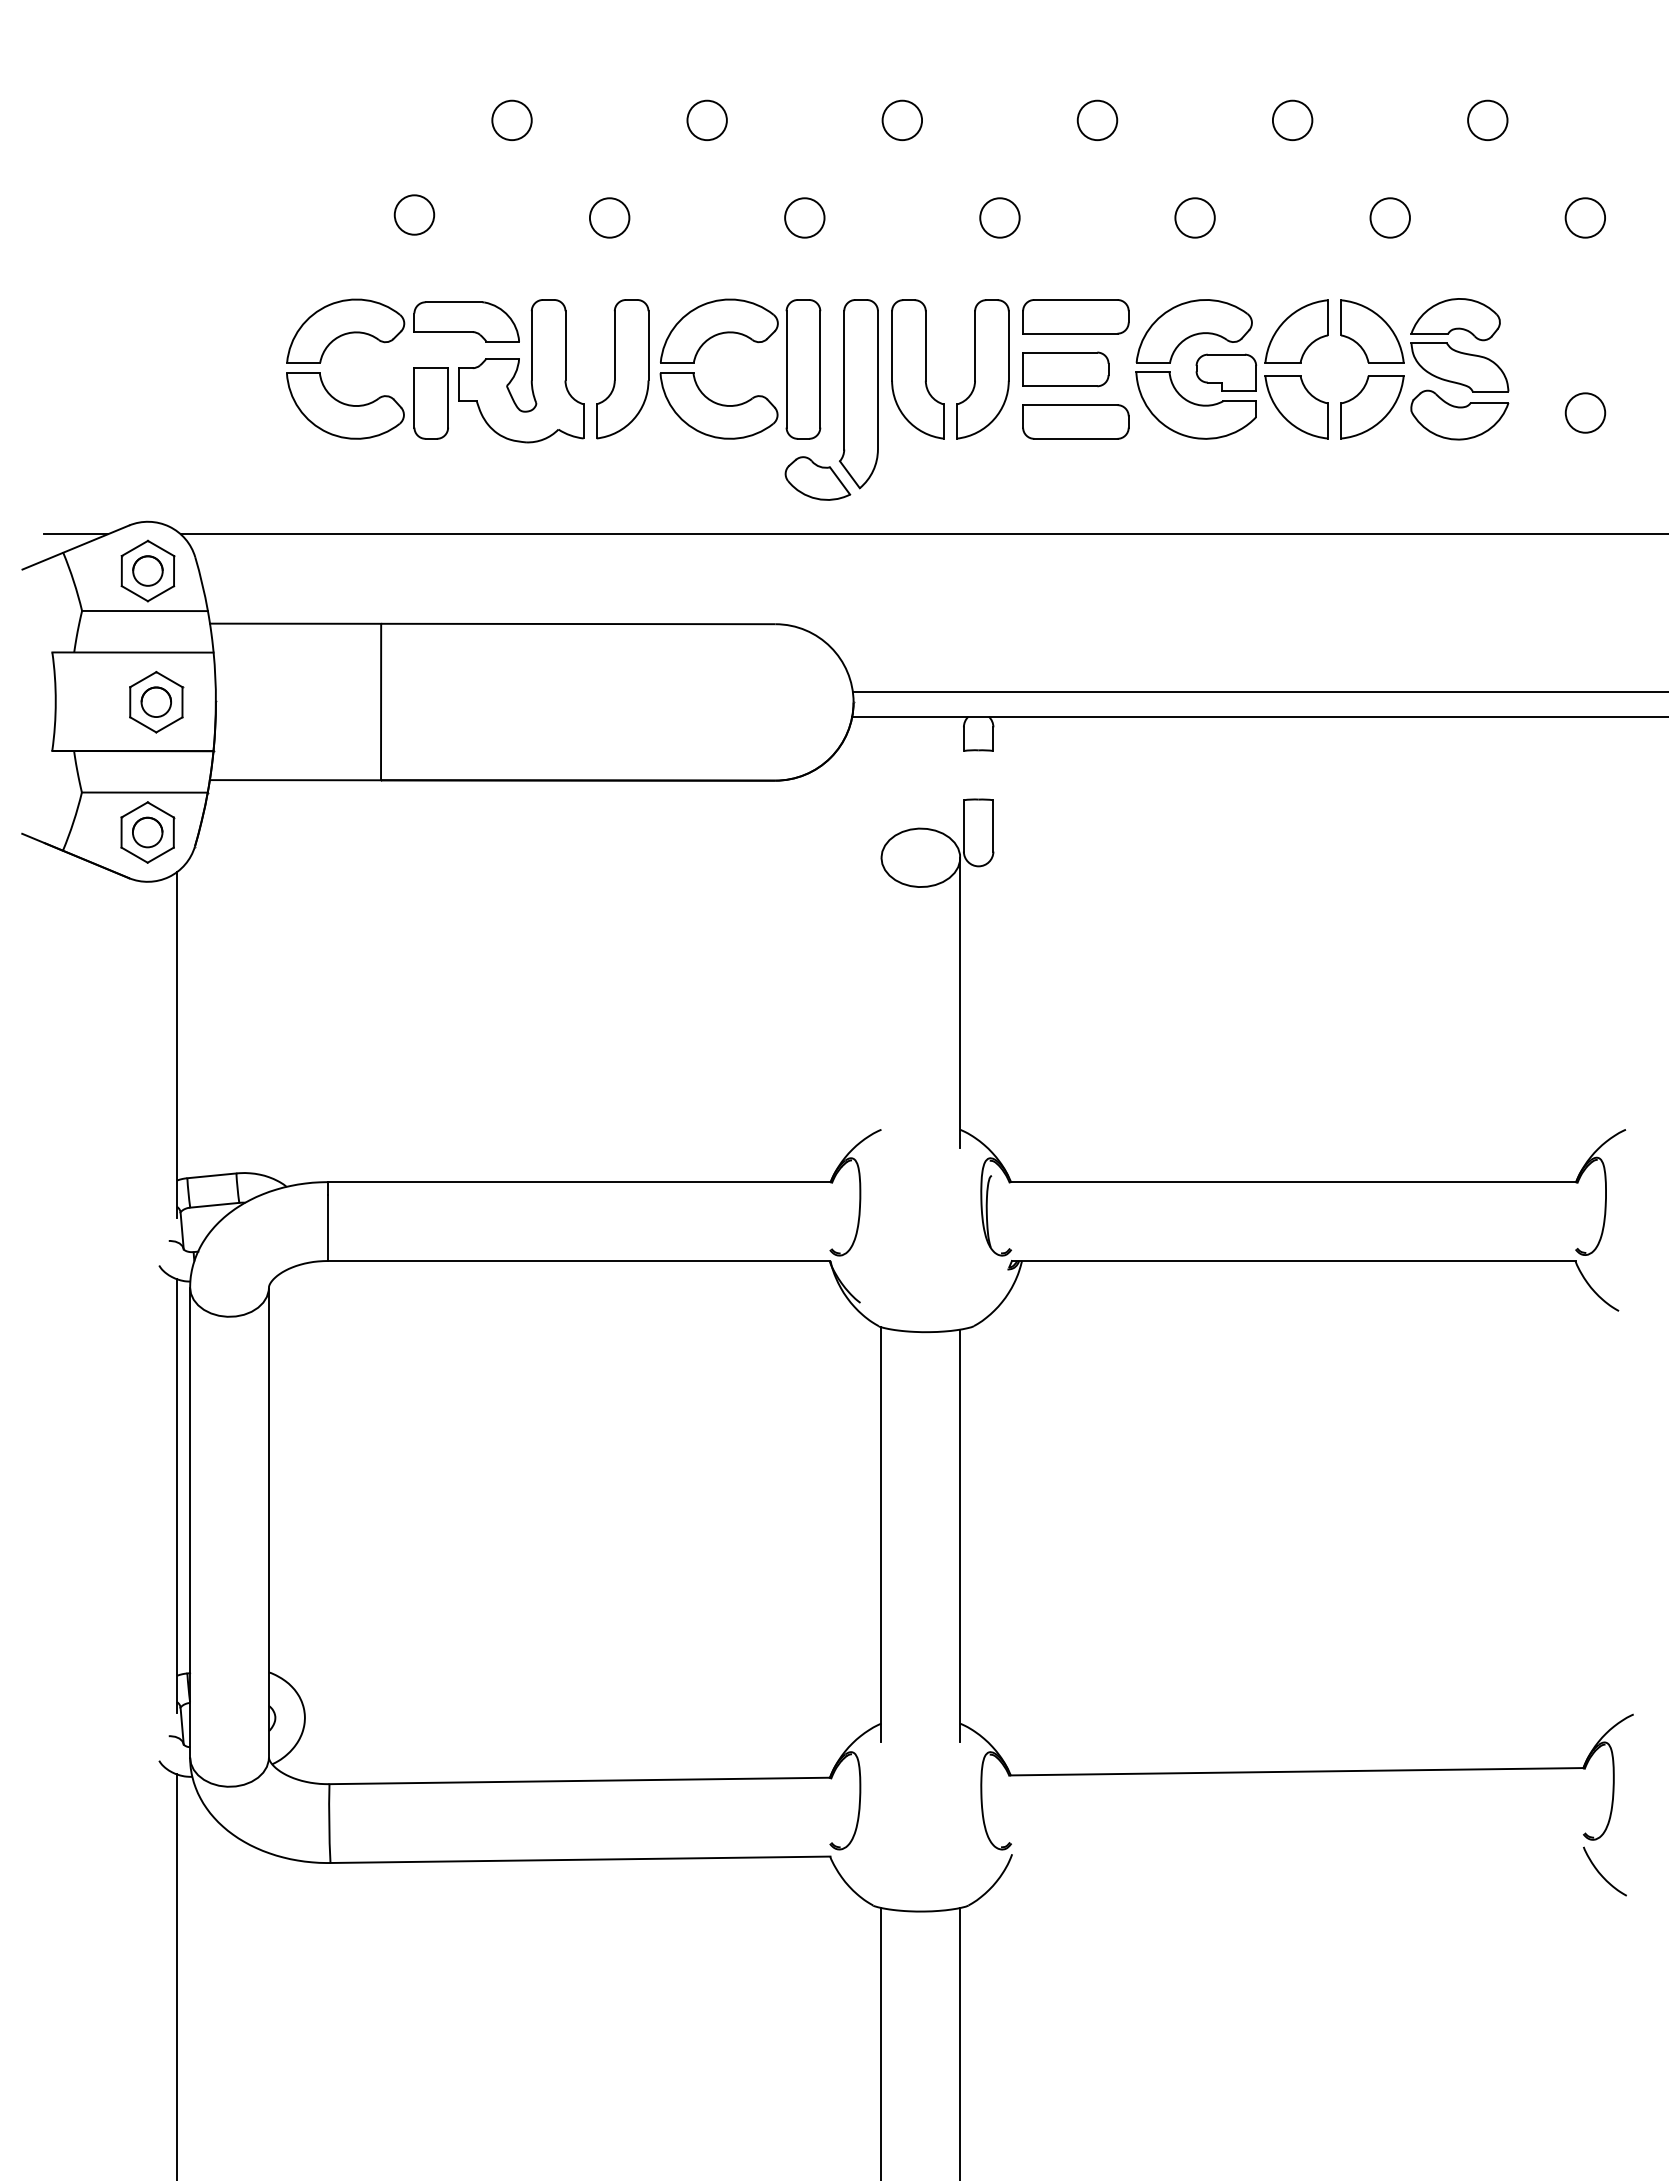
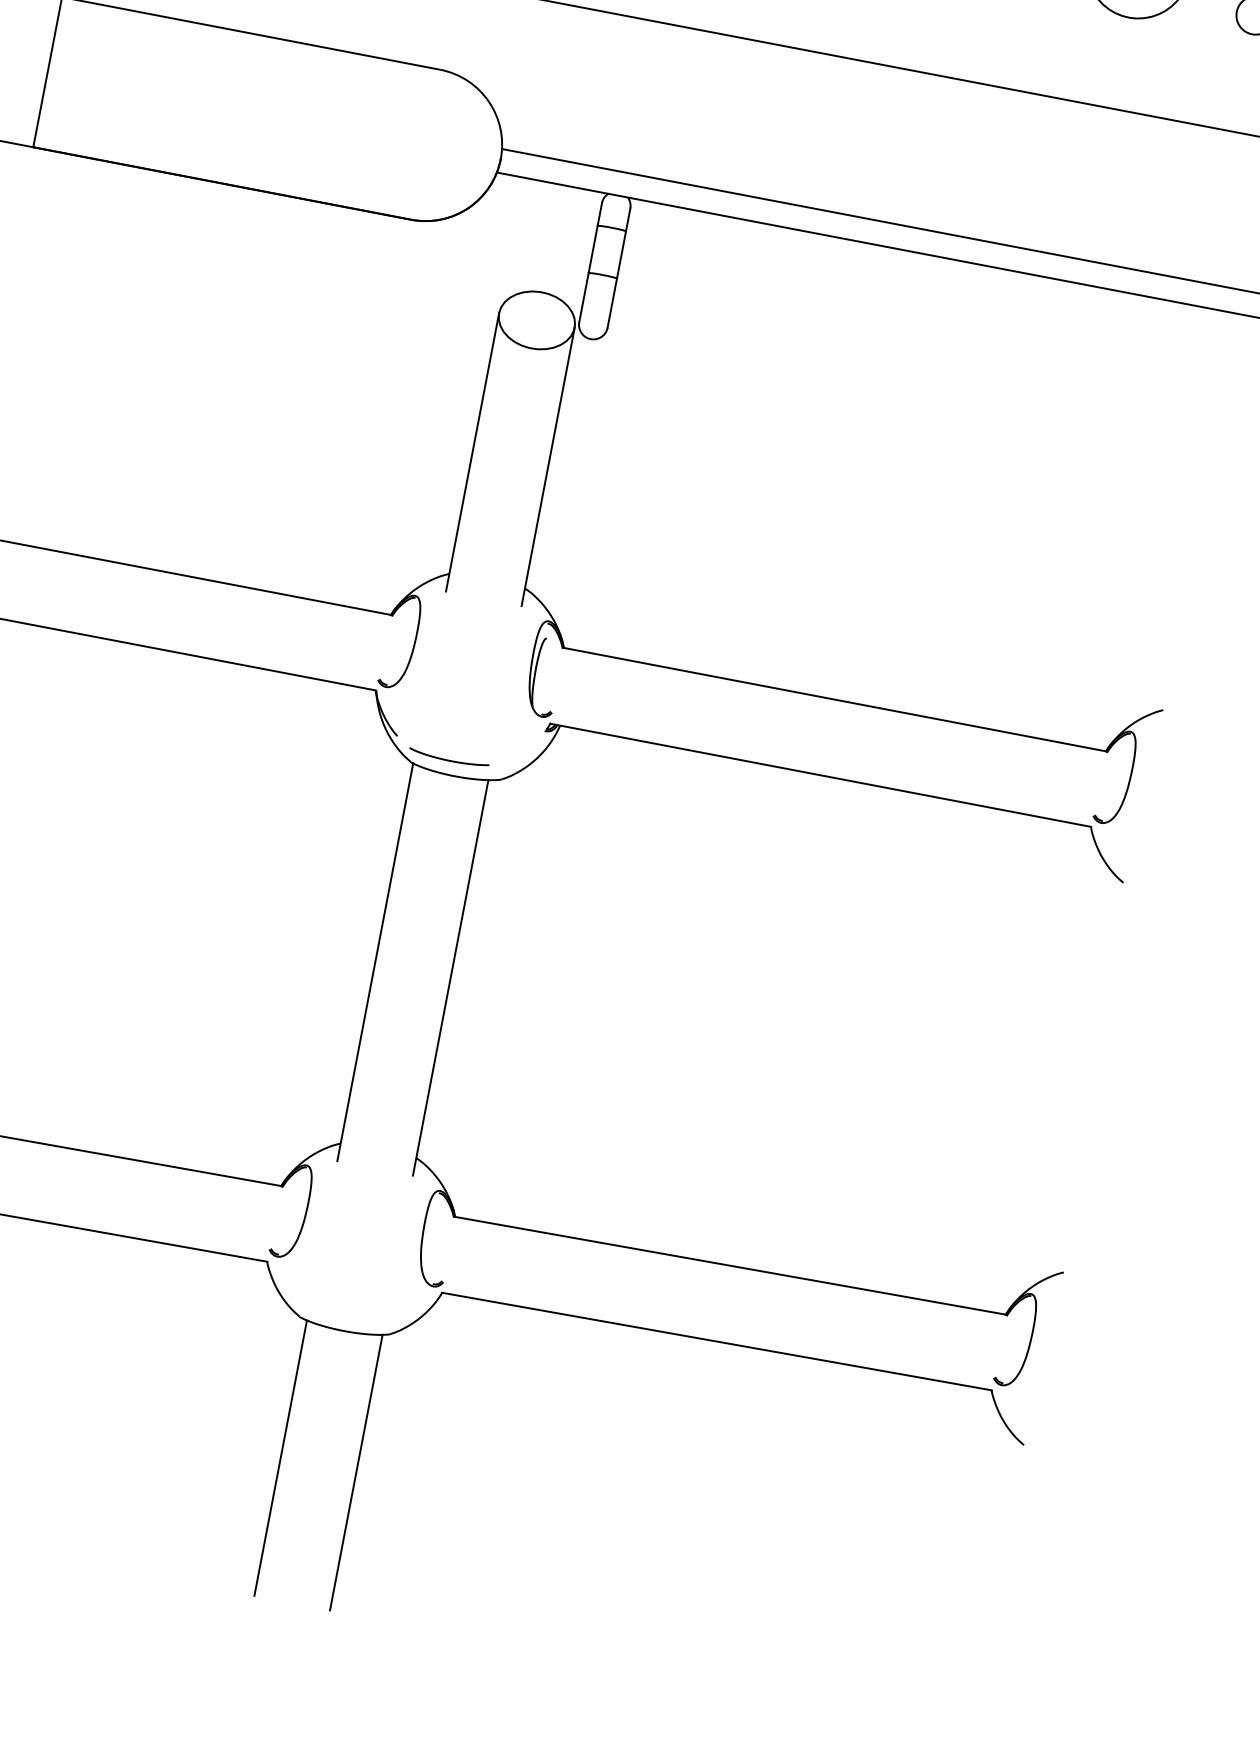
line: (963, 775) -> (592, 249), added
line: (993, 775) -> (621, 254), added
line: (881, 1002) -> (472, 451), added
curve: (916, 1316) -> (448, 759), added
line: (1297, 1850) -> (716, 1341), added

